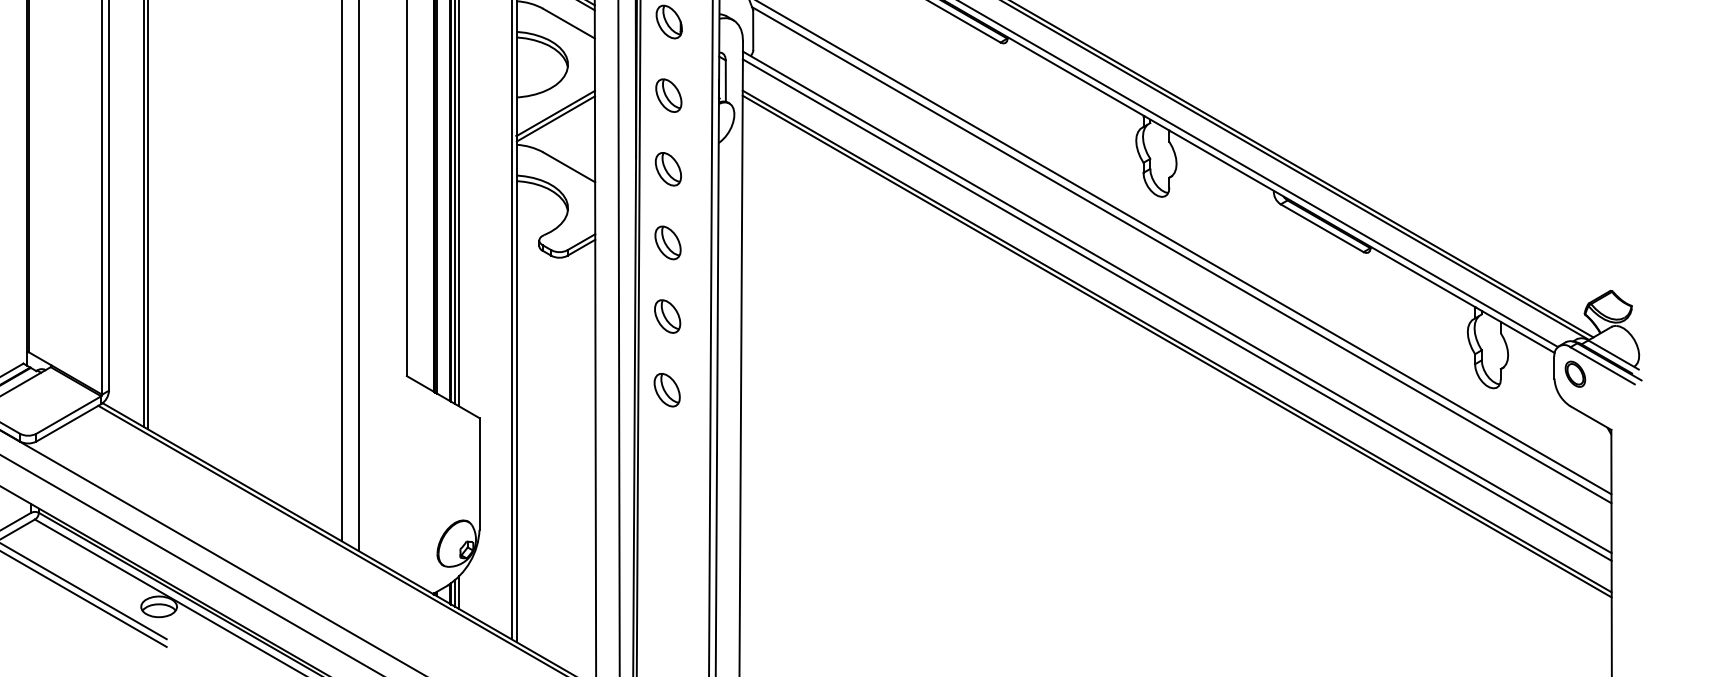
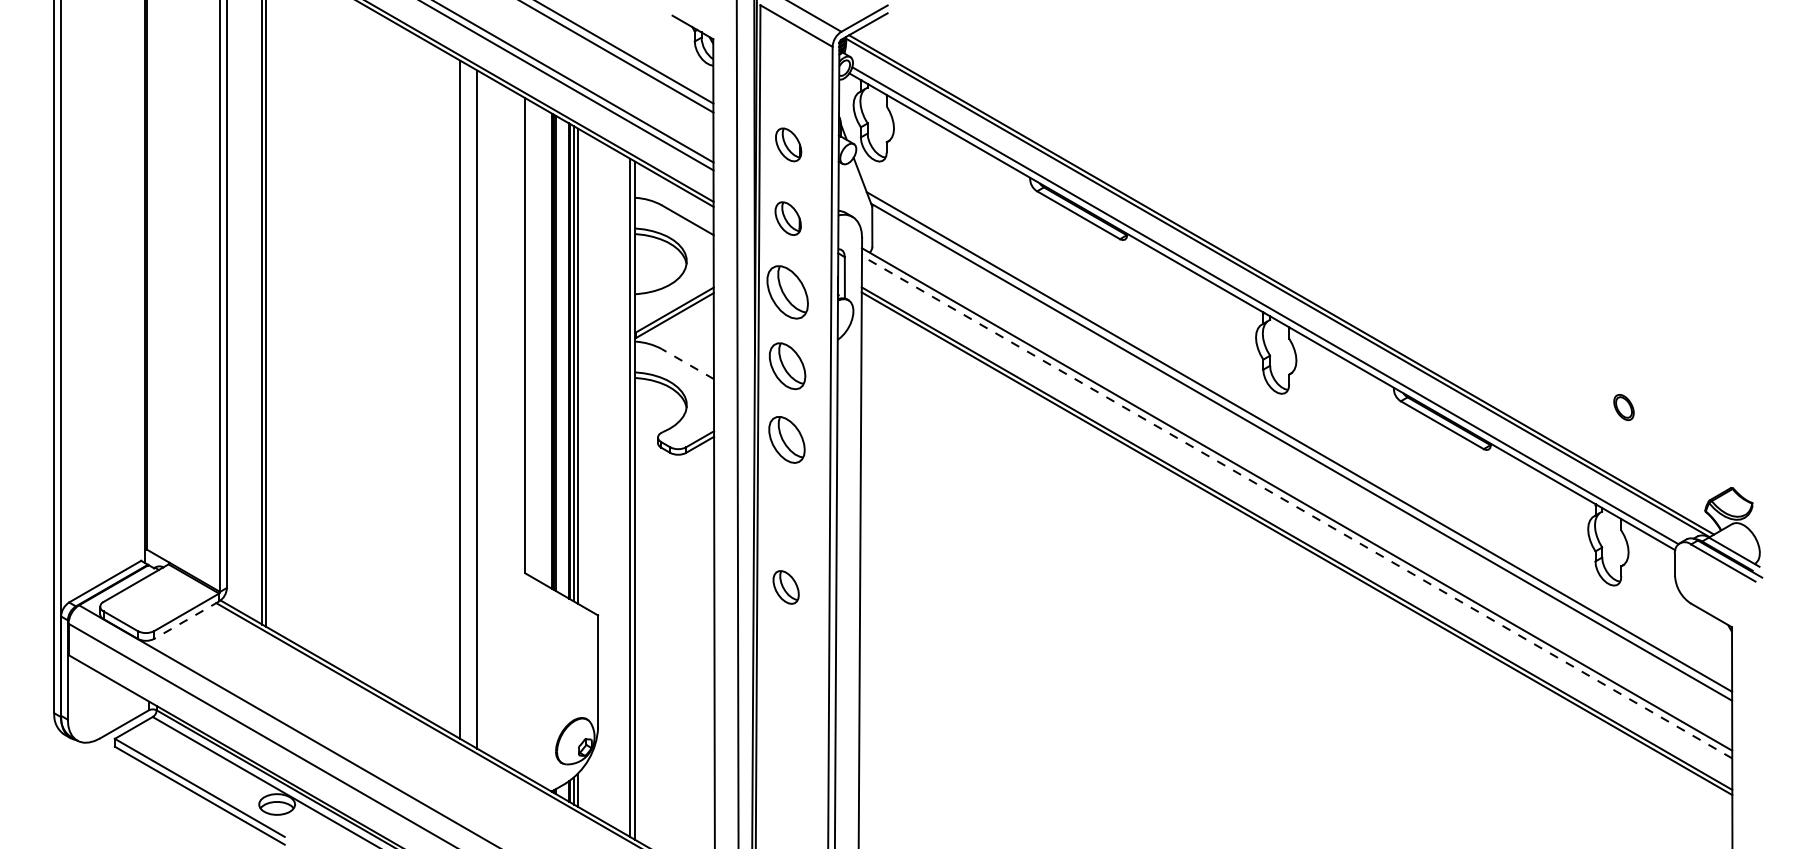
part: (668, 95) -> (787, 292), size x1.6
line: (569, 167) -> (688, 364), solid -> dashed
part: (667, 168) -> (786, 365), size x1.4
part: (667, 242) -> (786, 439), size x1.4
line: (1176, 309) -> (1296, 506), solid -> dashed
part: (667, 316) -> (786, 513), removed
part: (1574, 374) -> (1623, 407), moved
line: (68, 423) -> (186, 620), solid -> dashed

